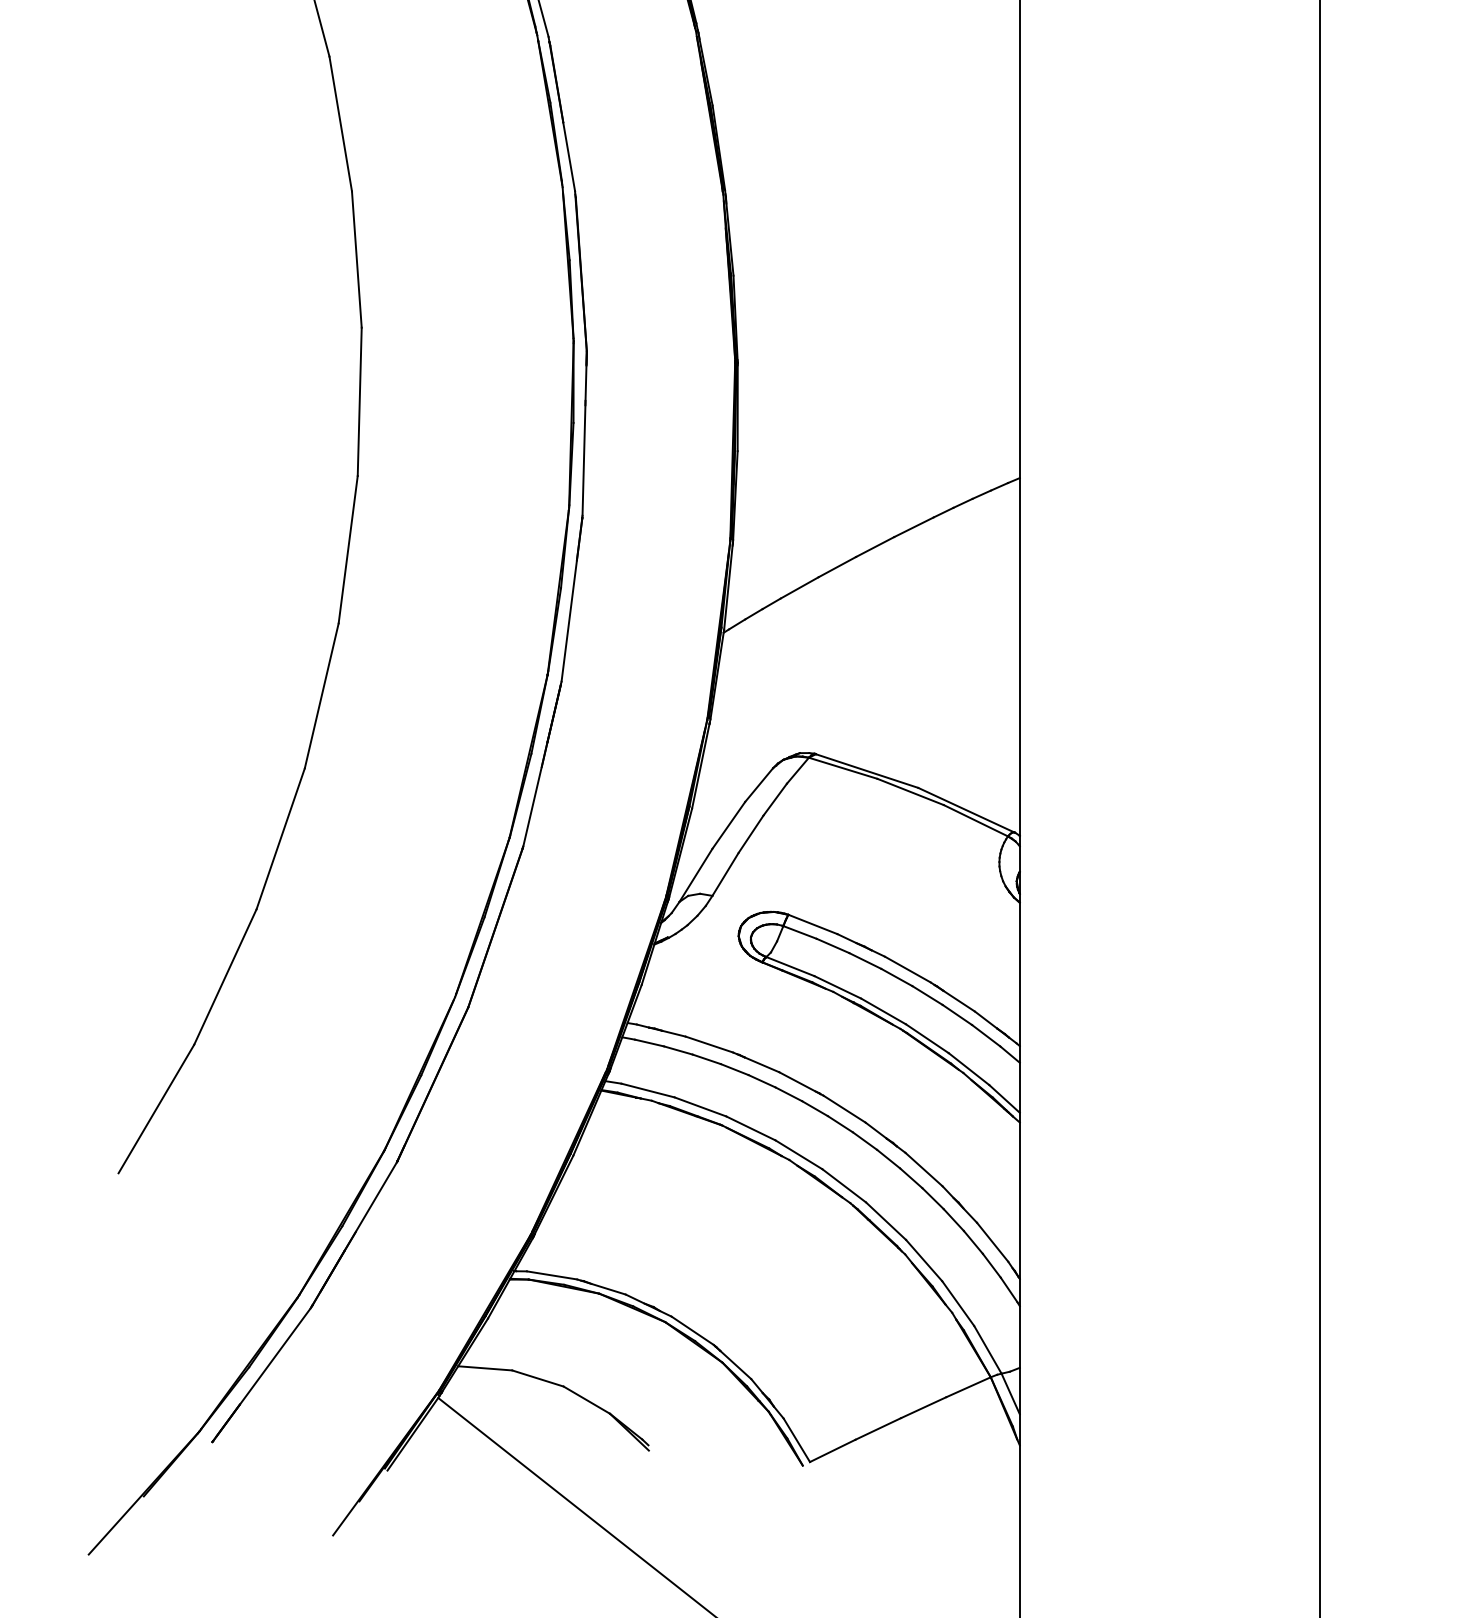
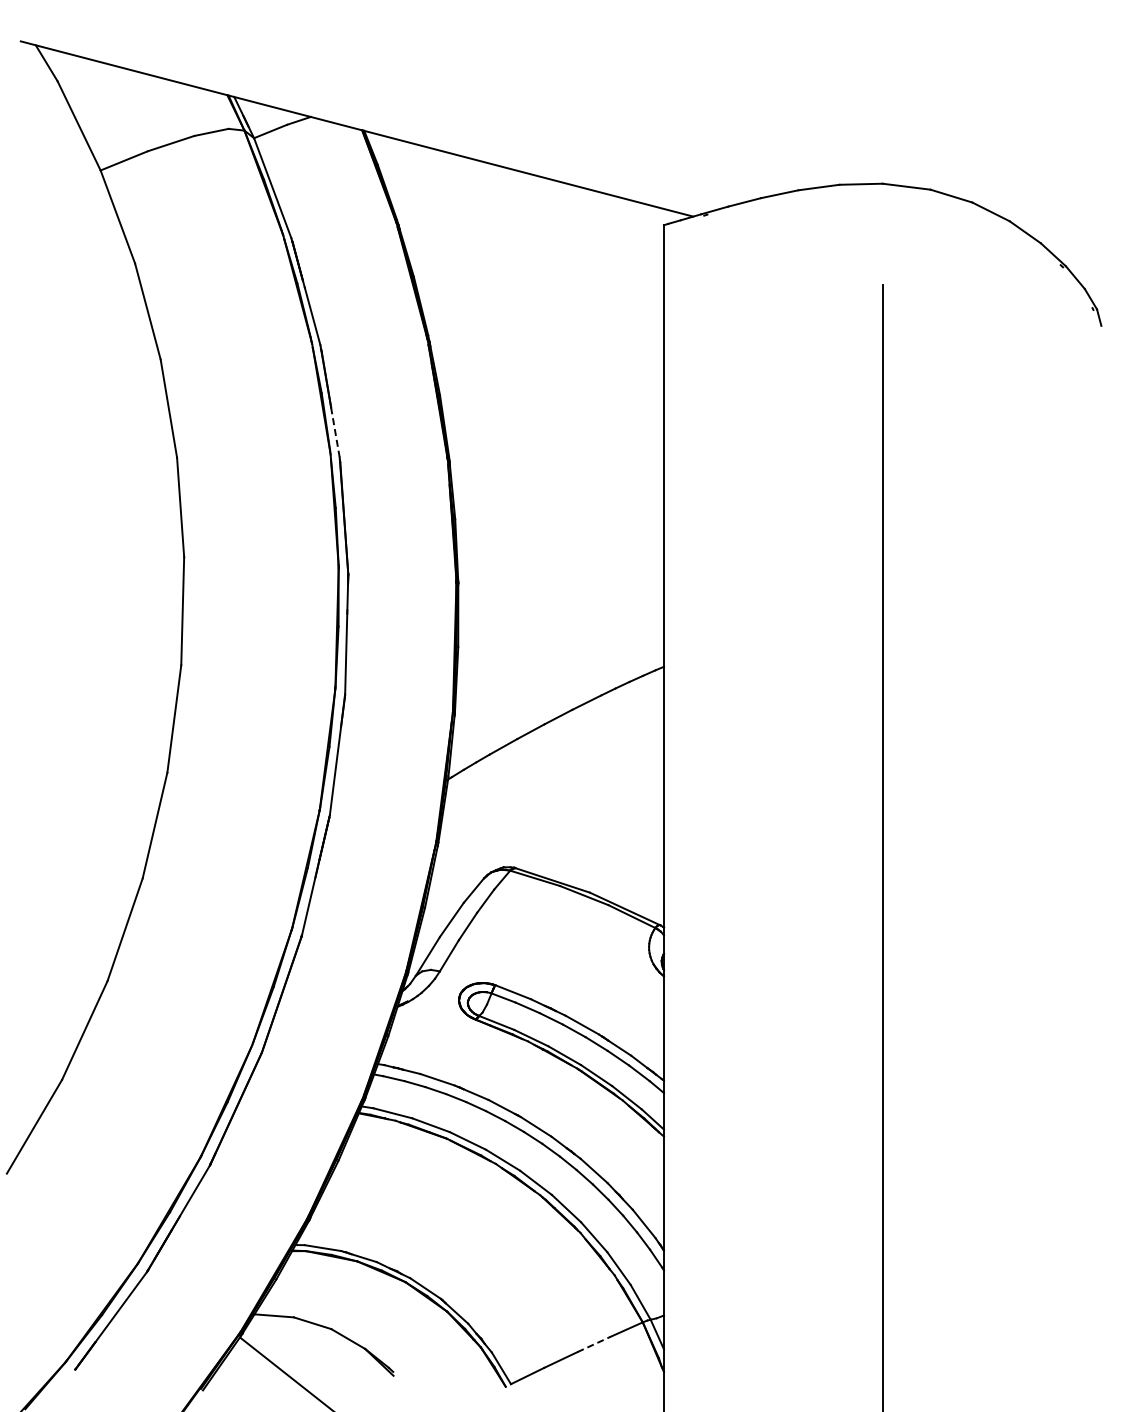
line: (569, 156) -> (335, 432), solid -> dashed
line: (924, 1407) -> (594, 1344), solid -> dashed

